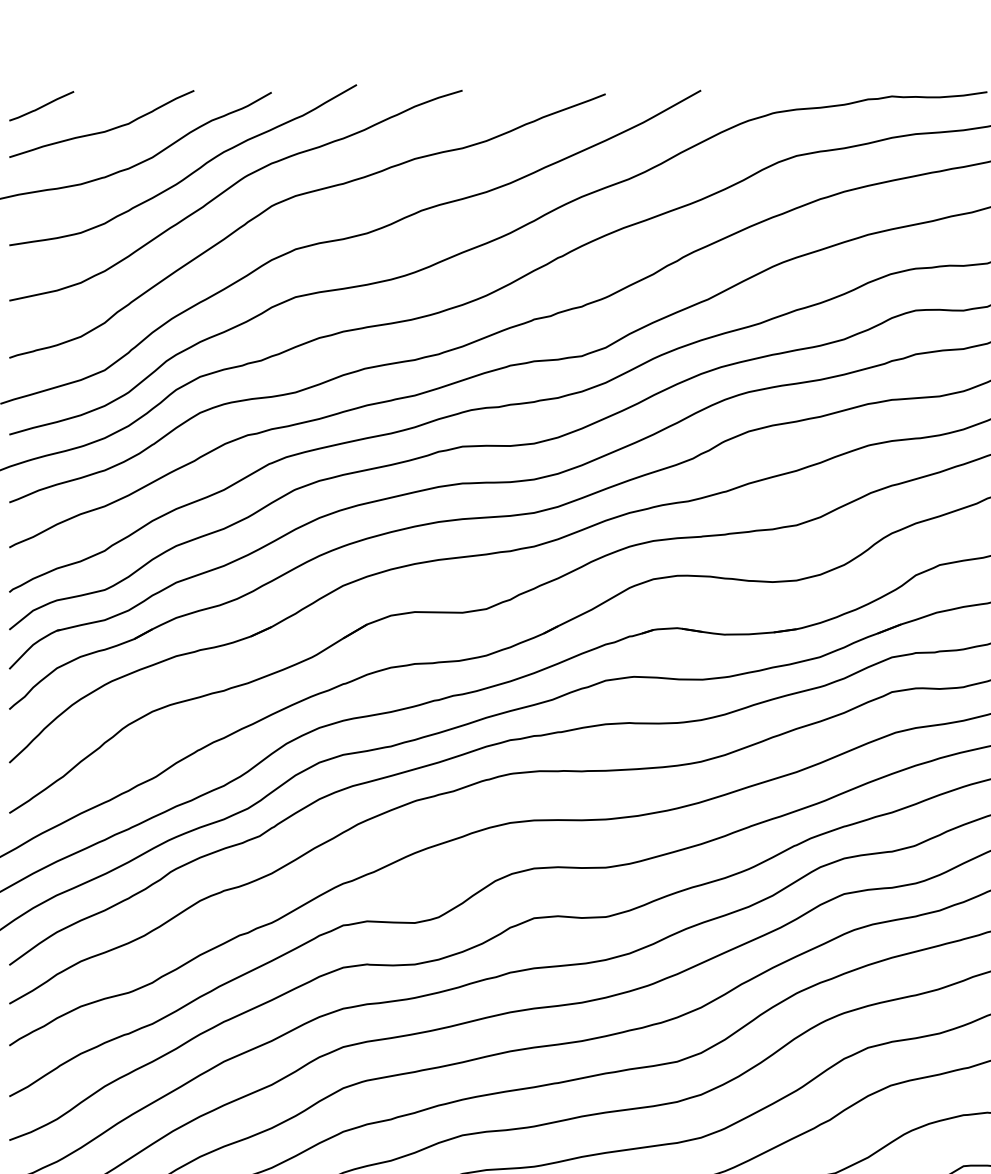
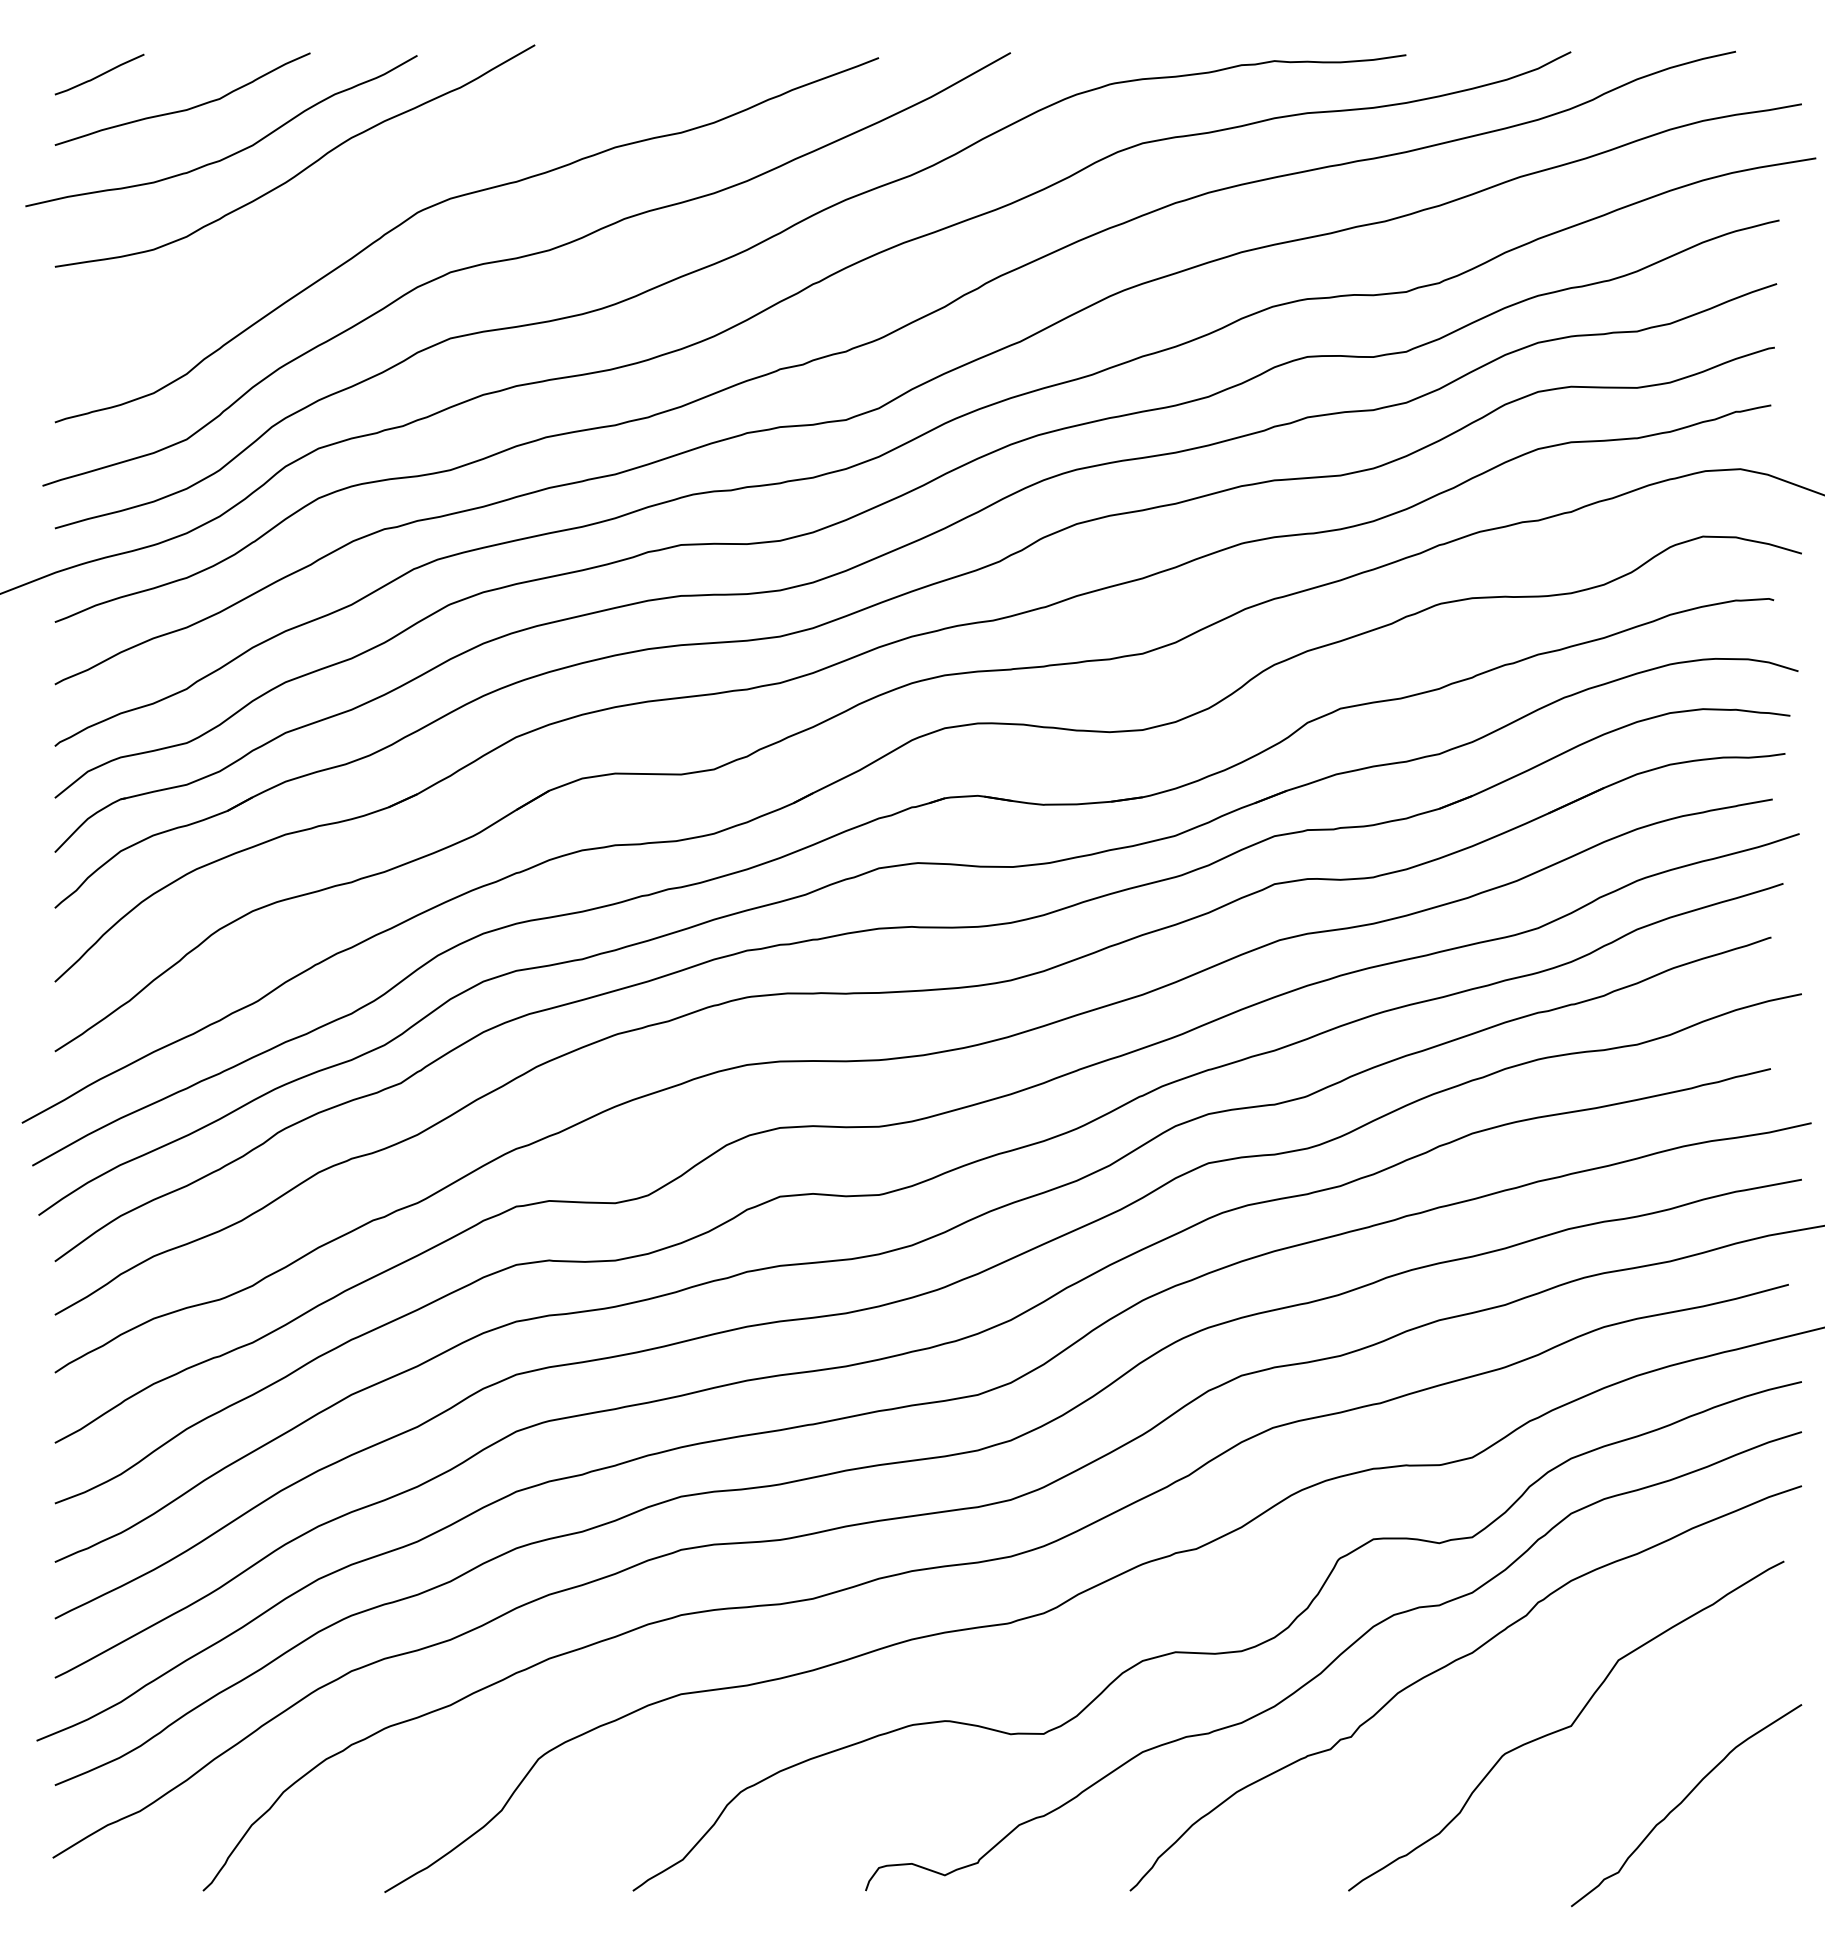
curve: (229, 188) -> (359, 188), removed

